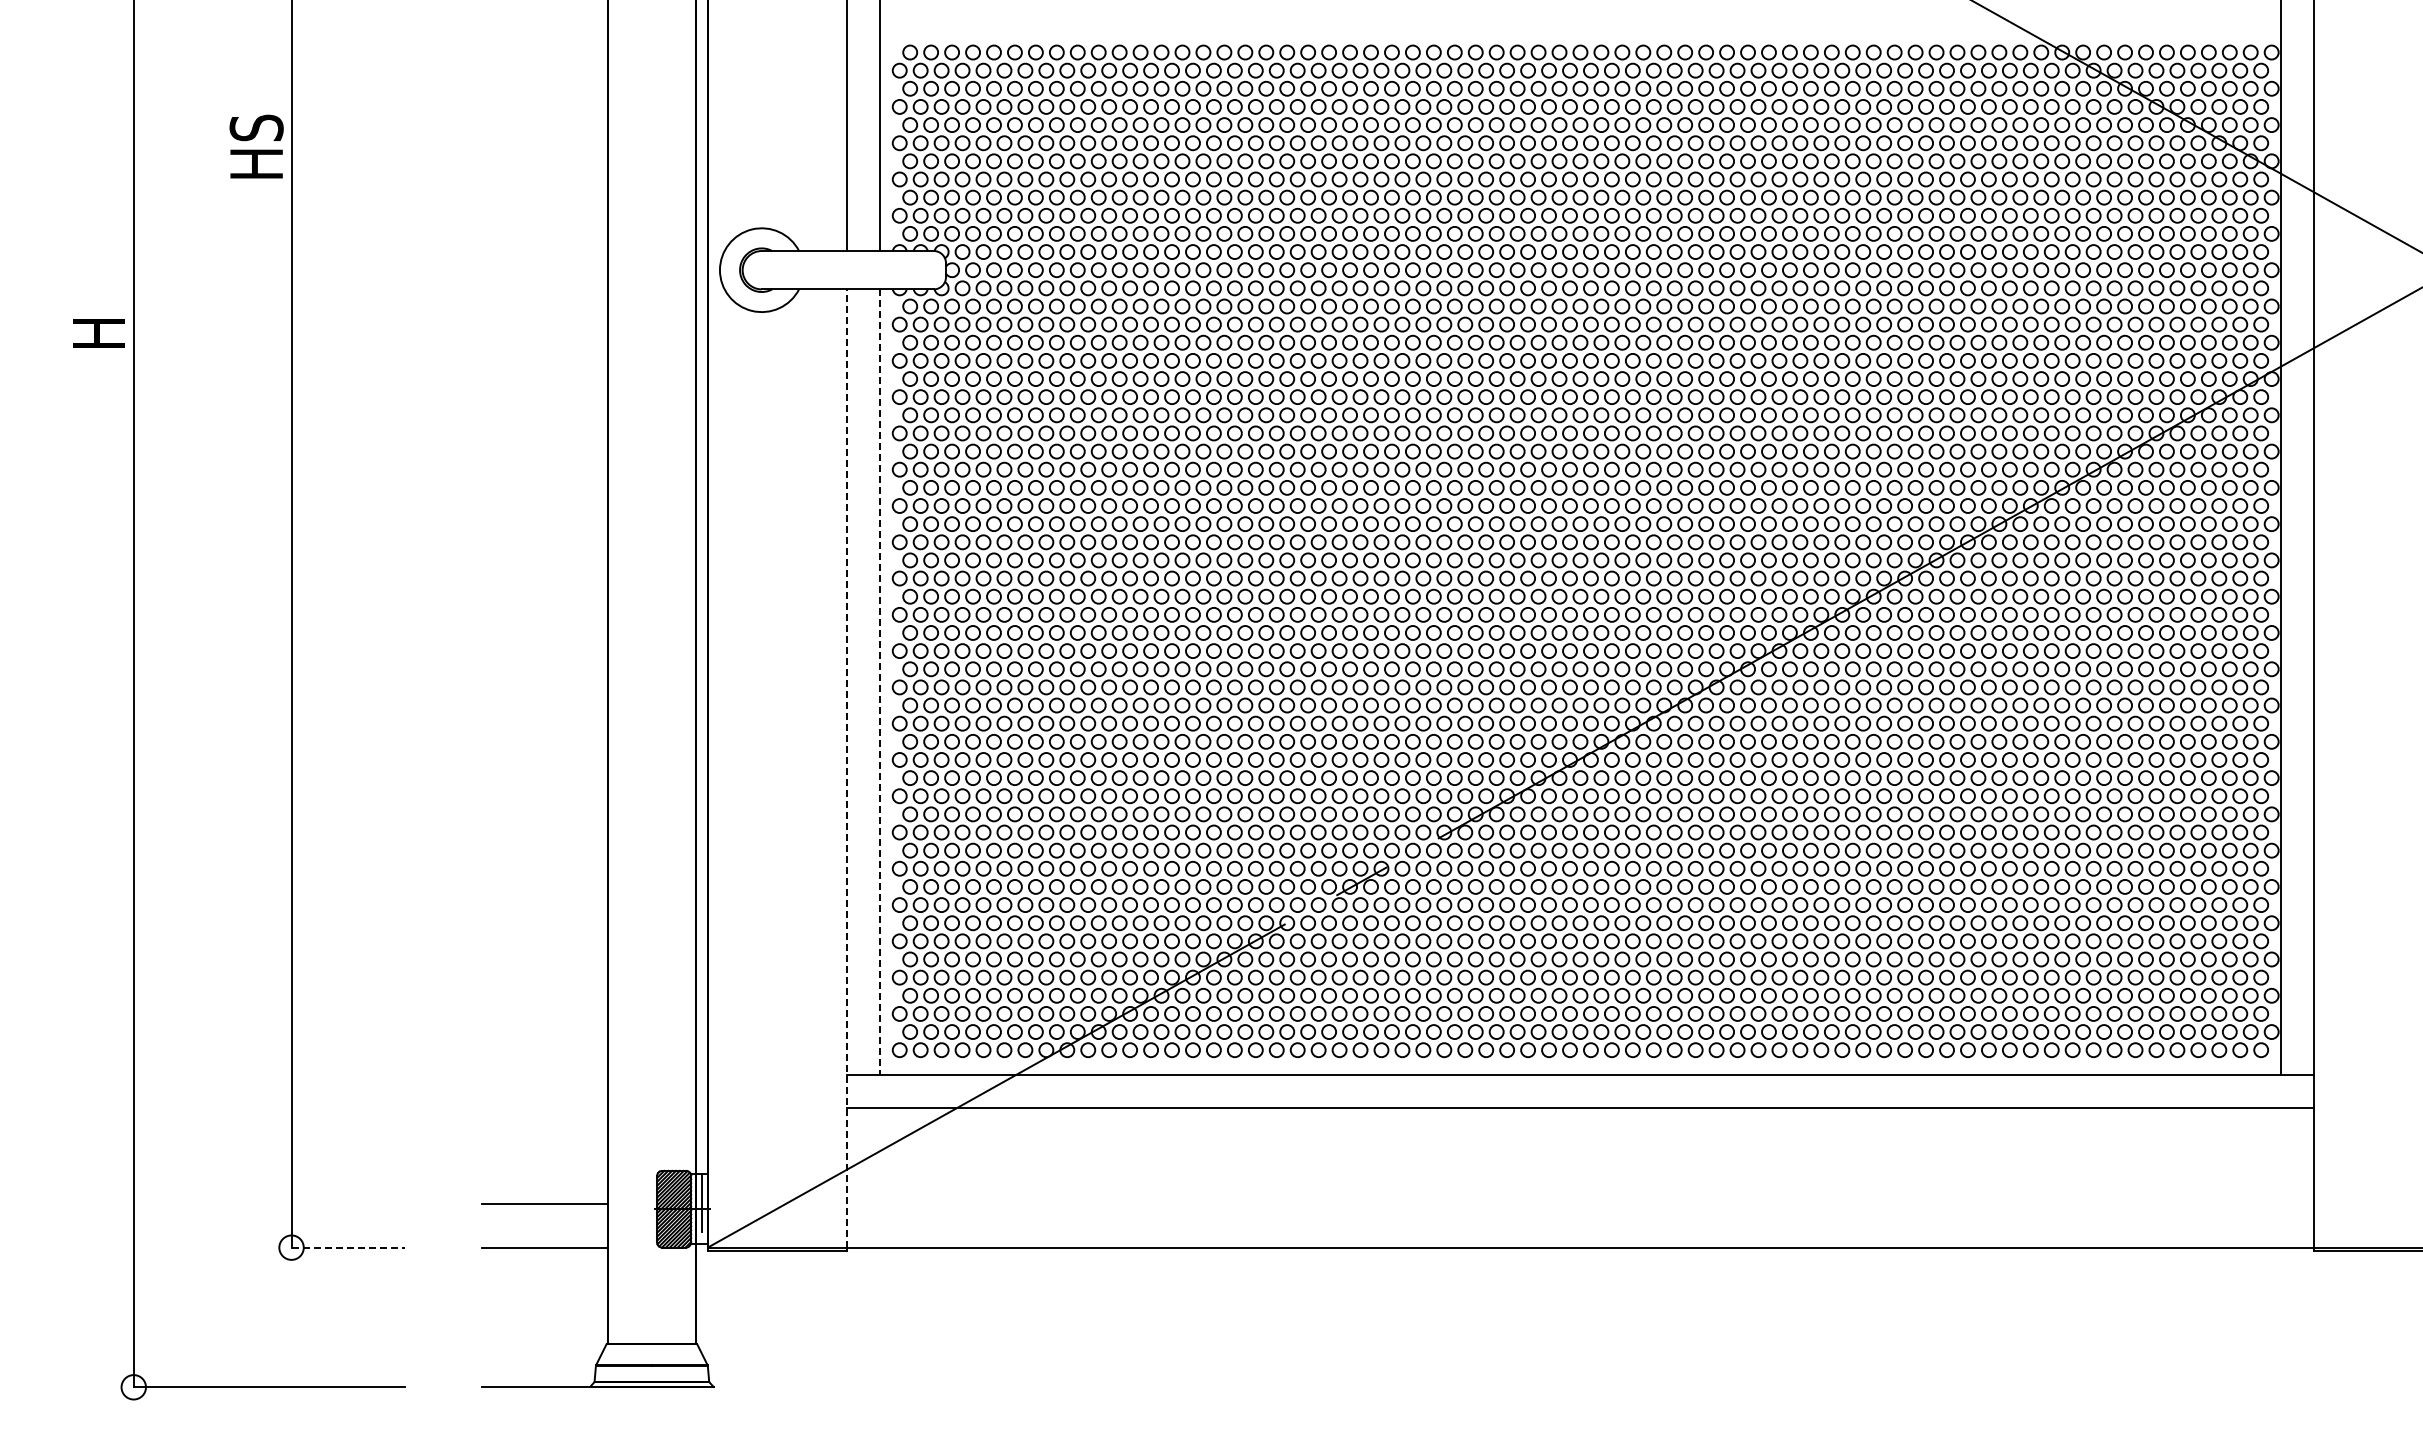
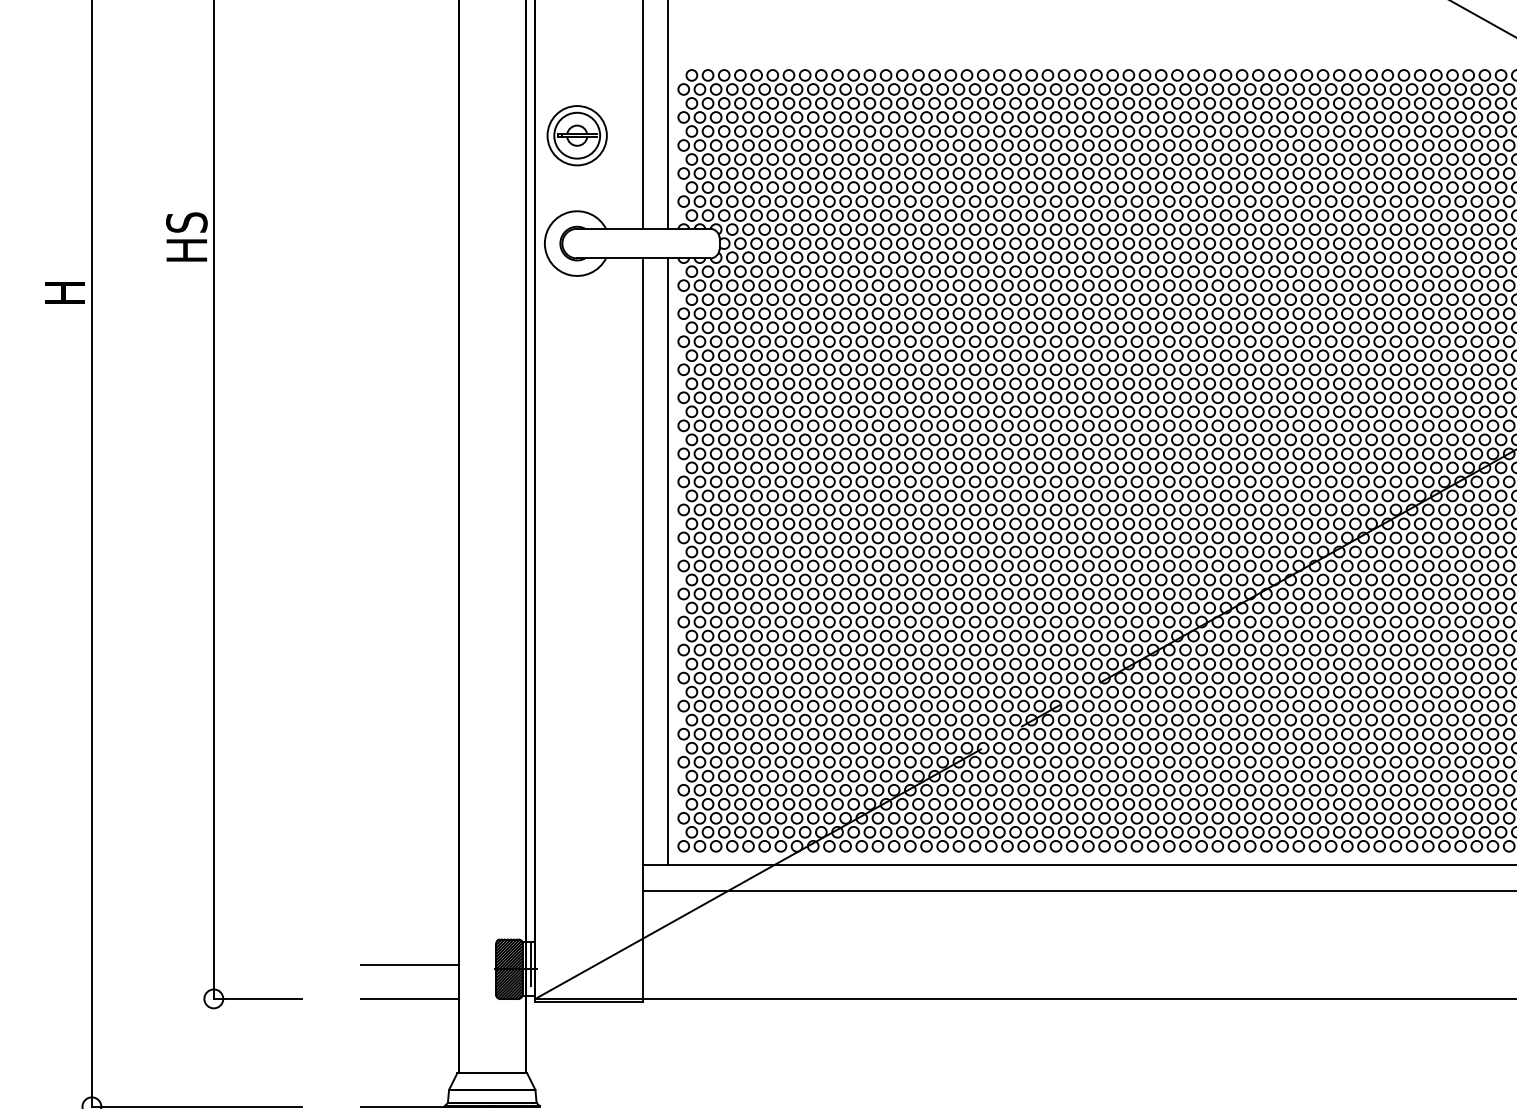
part: (761, 130) -> (576, 135), added
text: (256, 146) -> (186, 236), moved
line: (879, 682) -> (668, 562), dashed -> solid
line: (847, 768) -> (643, 628), dashed -> solid
line: (348, 1247) -> (257, 998), dashed -> solid

